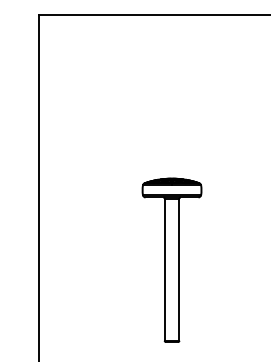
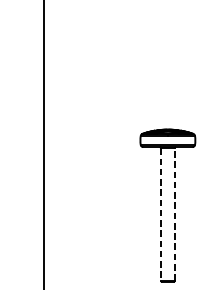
line: (164, 269) -> (160, 214), solid -> dashed
line: (179, 269) -> (174, 214), solid -> dashed

